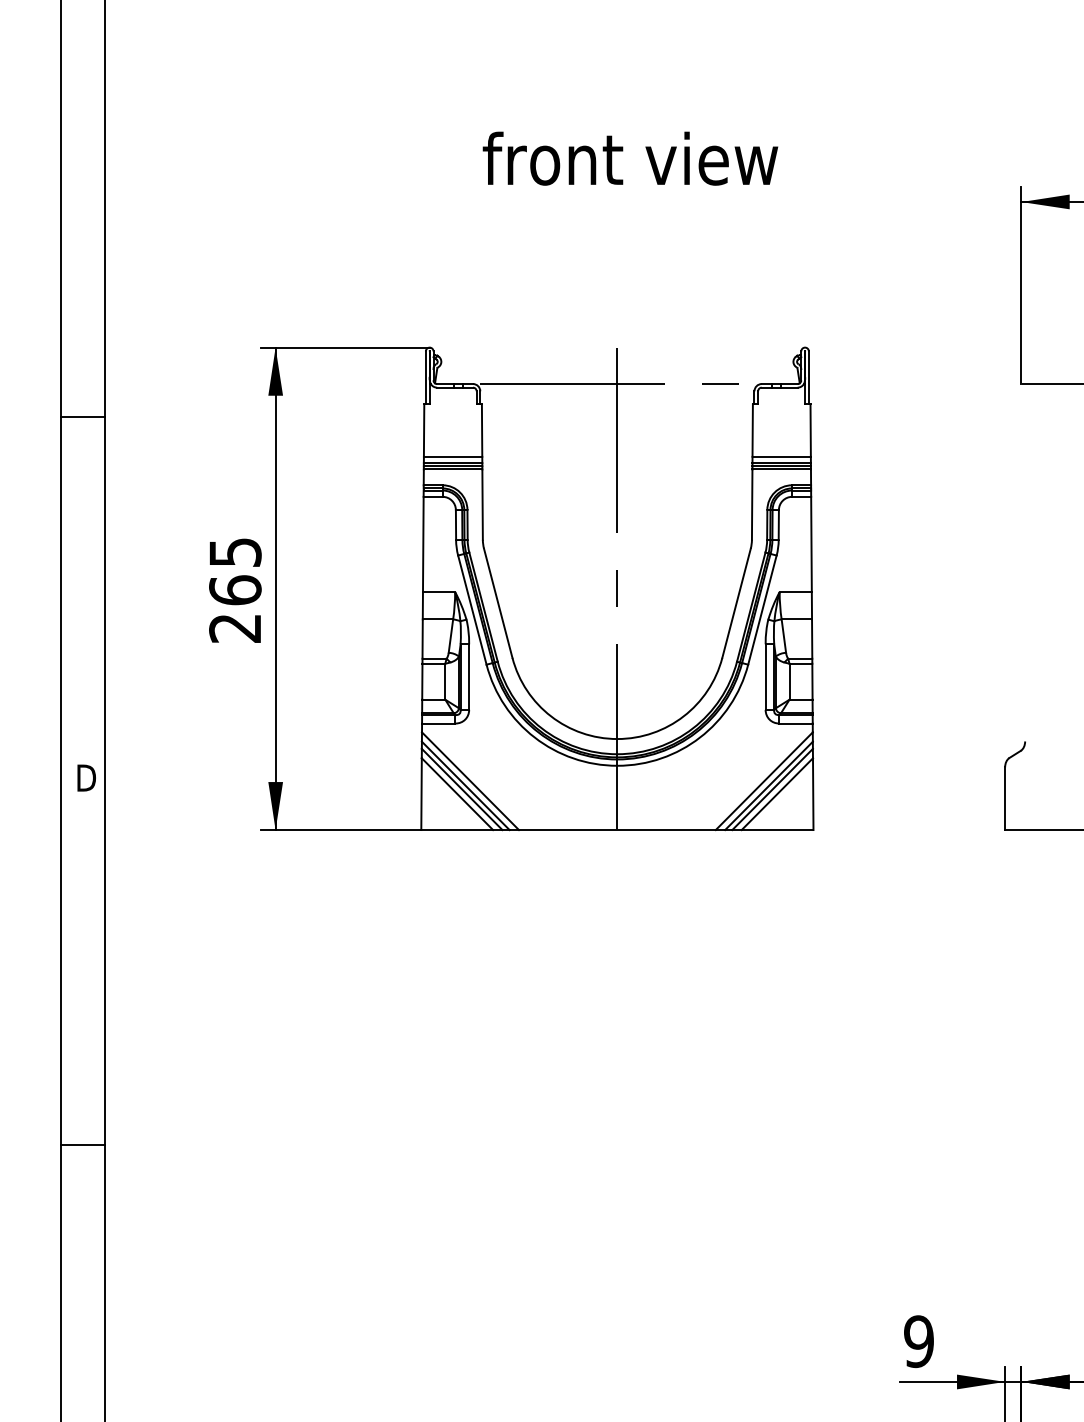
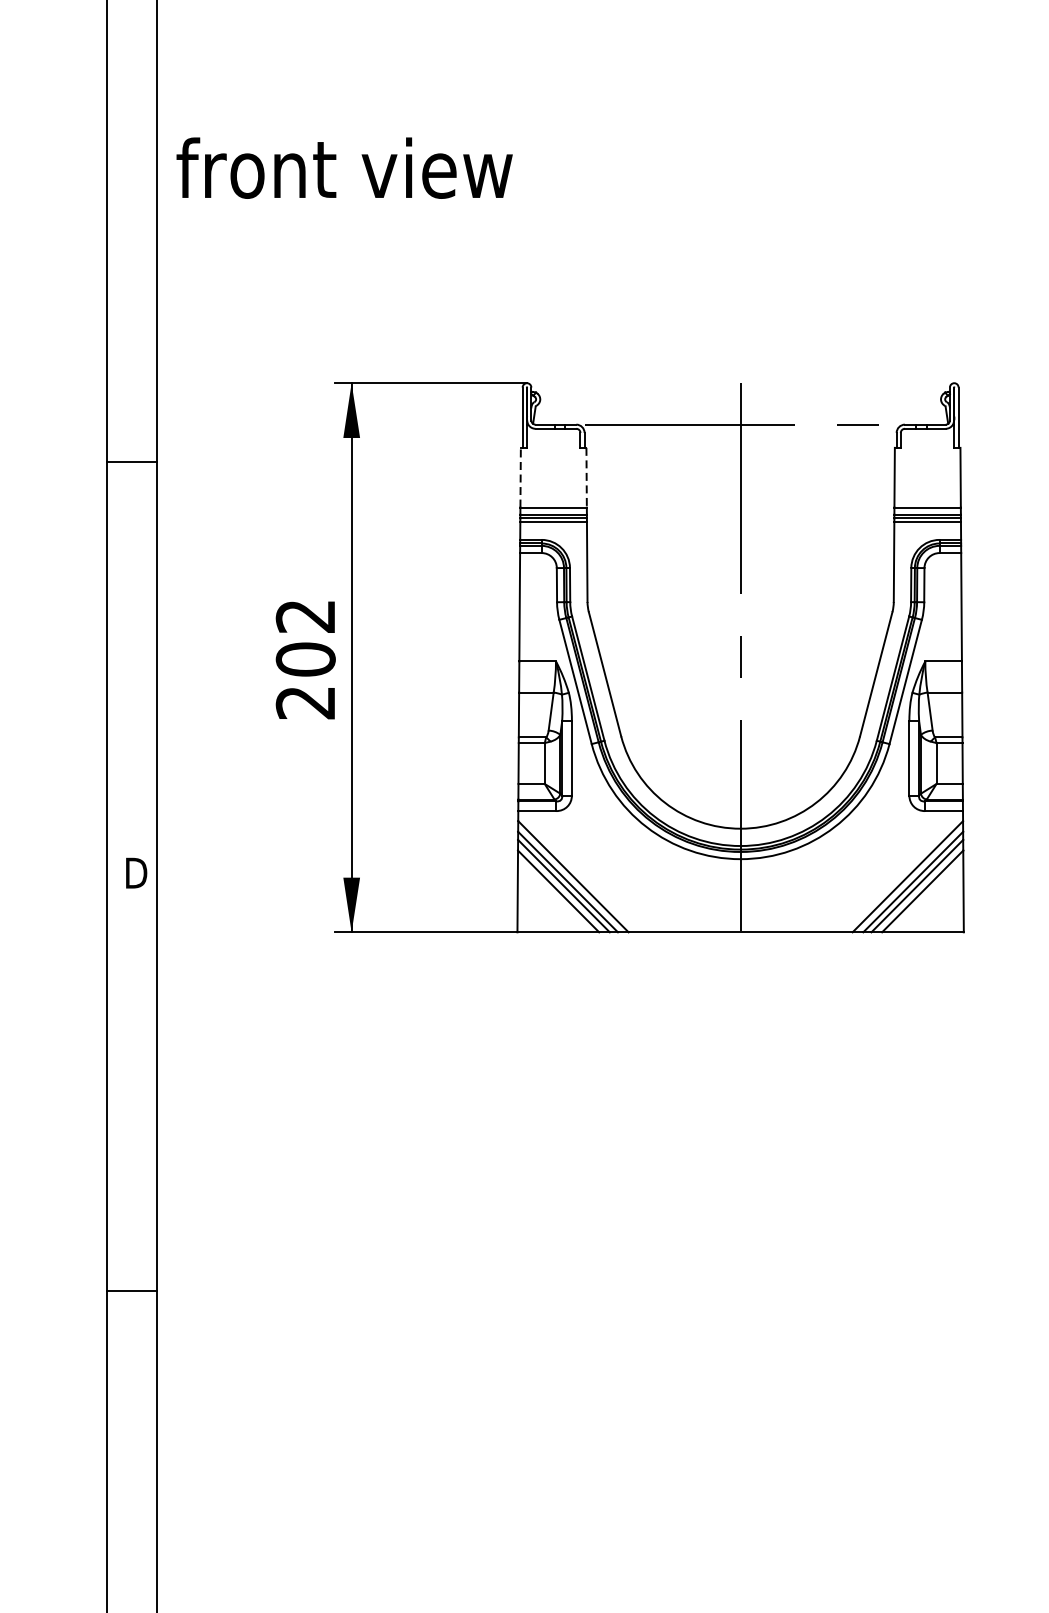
text: (630, 158) -> (344, 167), moved
line: (424, 430) -> (521, 477), solid -> dashed
line: (482, 431) -> (587, 478), solid -> dashed
text: (235, 571) -> (305, 638), 265 -> 202

